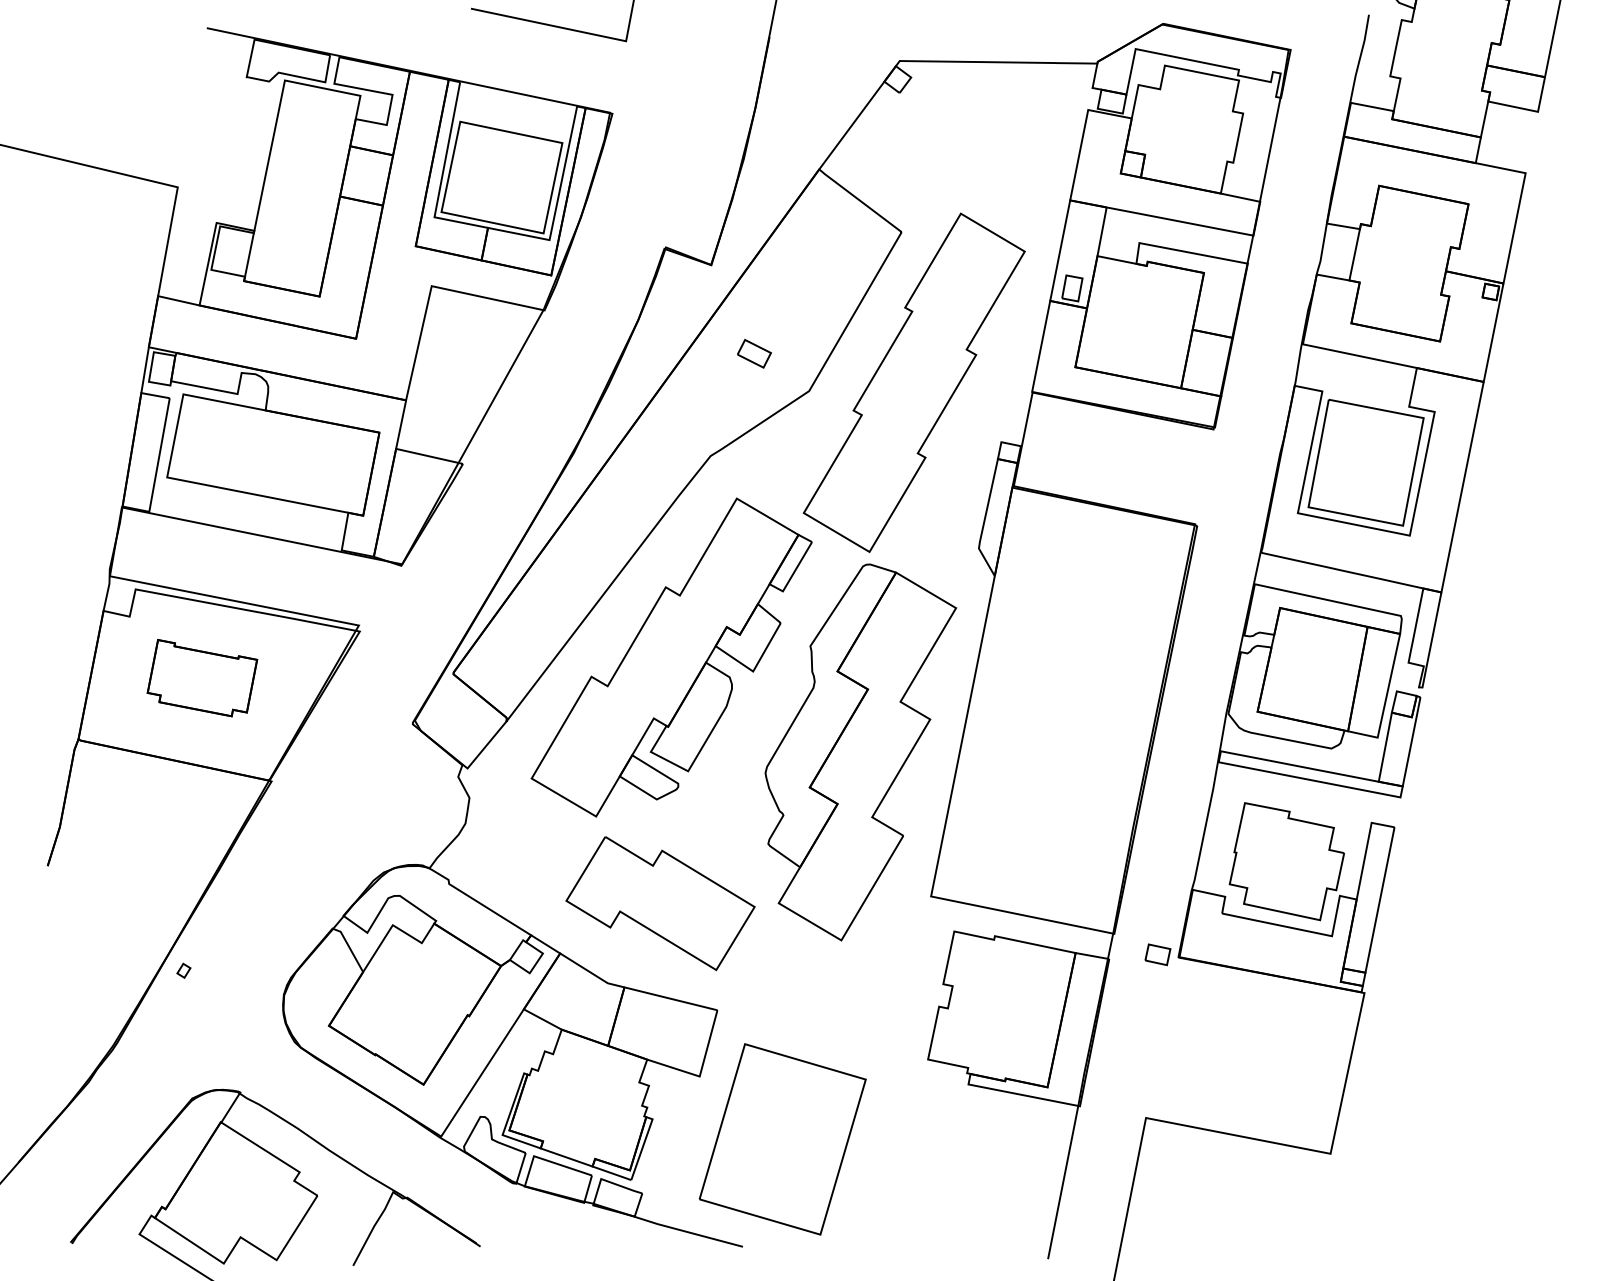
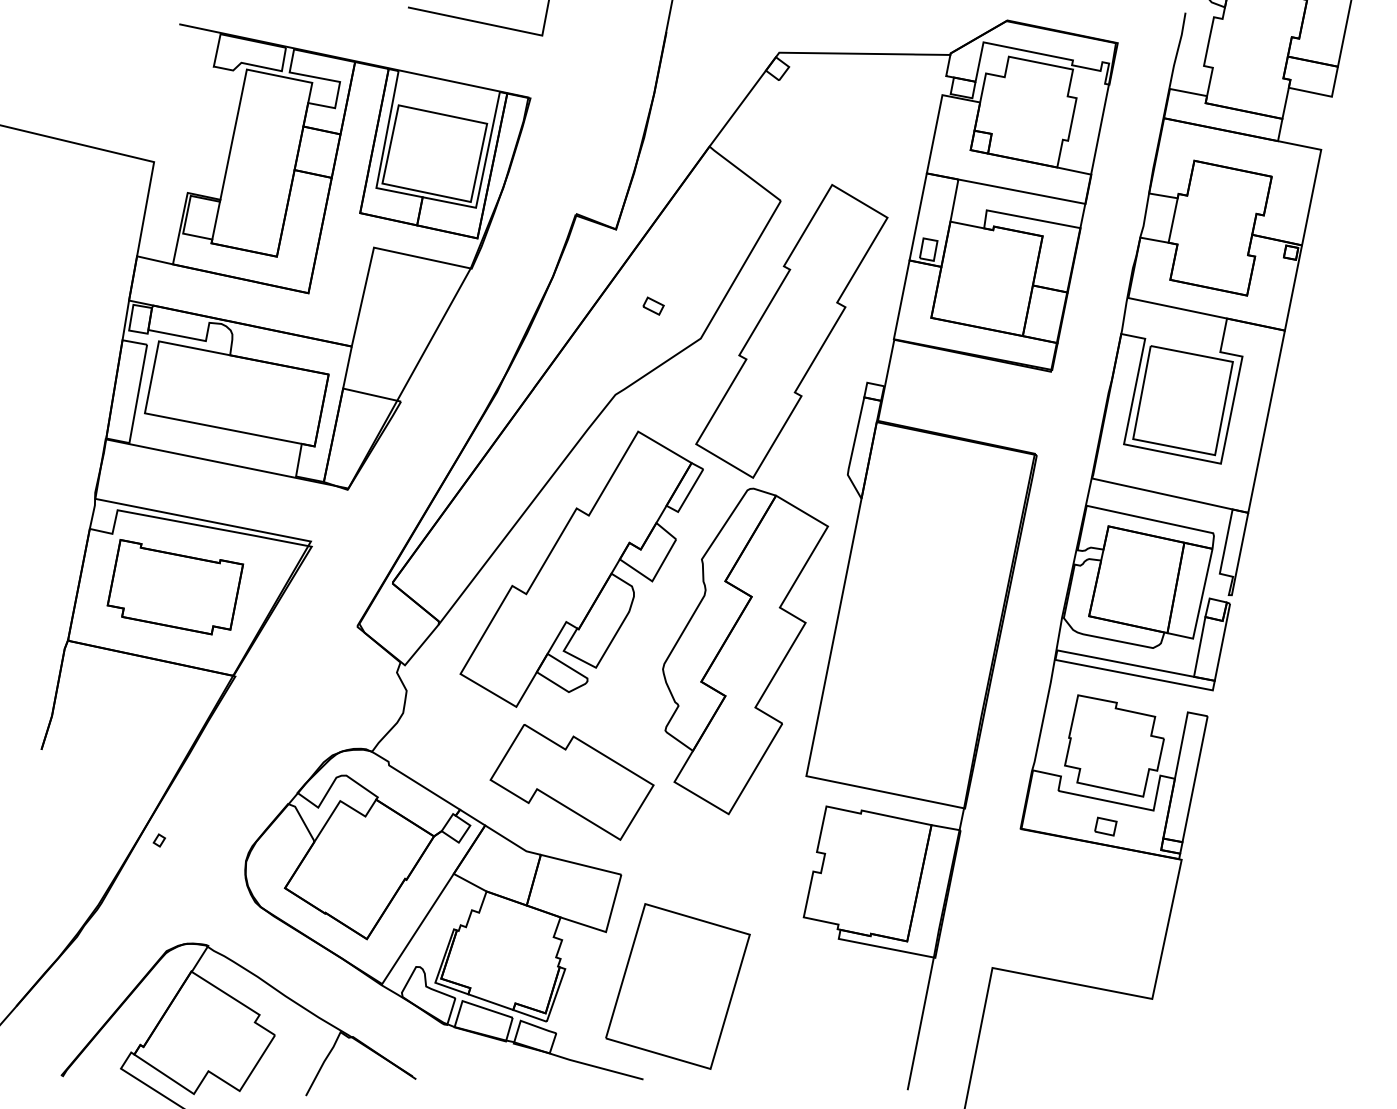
part: (754, 353) -> (653, 305), size x0.71
part: (202, 677) -> (175, 586), size x1.43
part: (1157, 954) -> (1105, 826), moved

